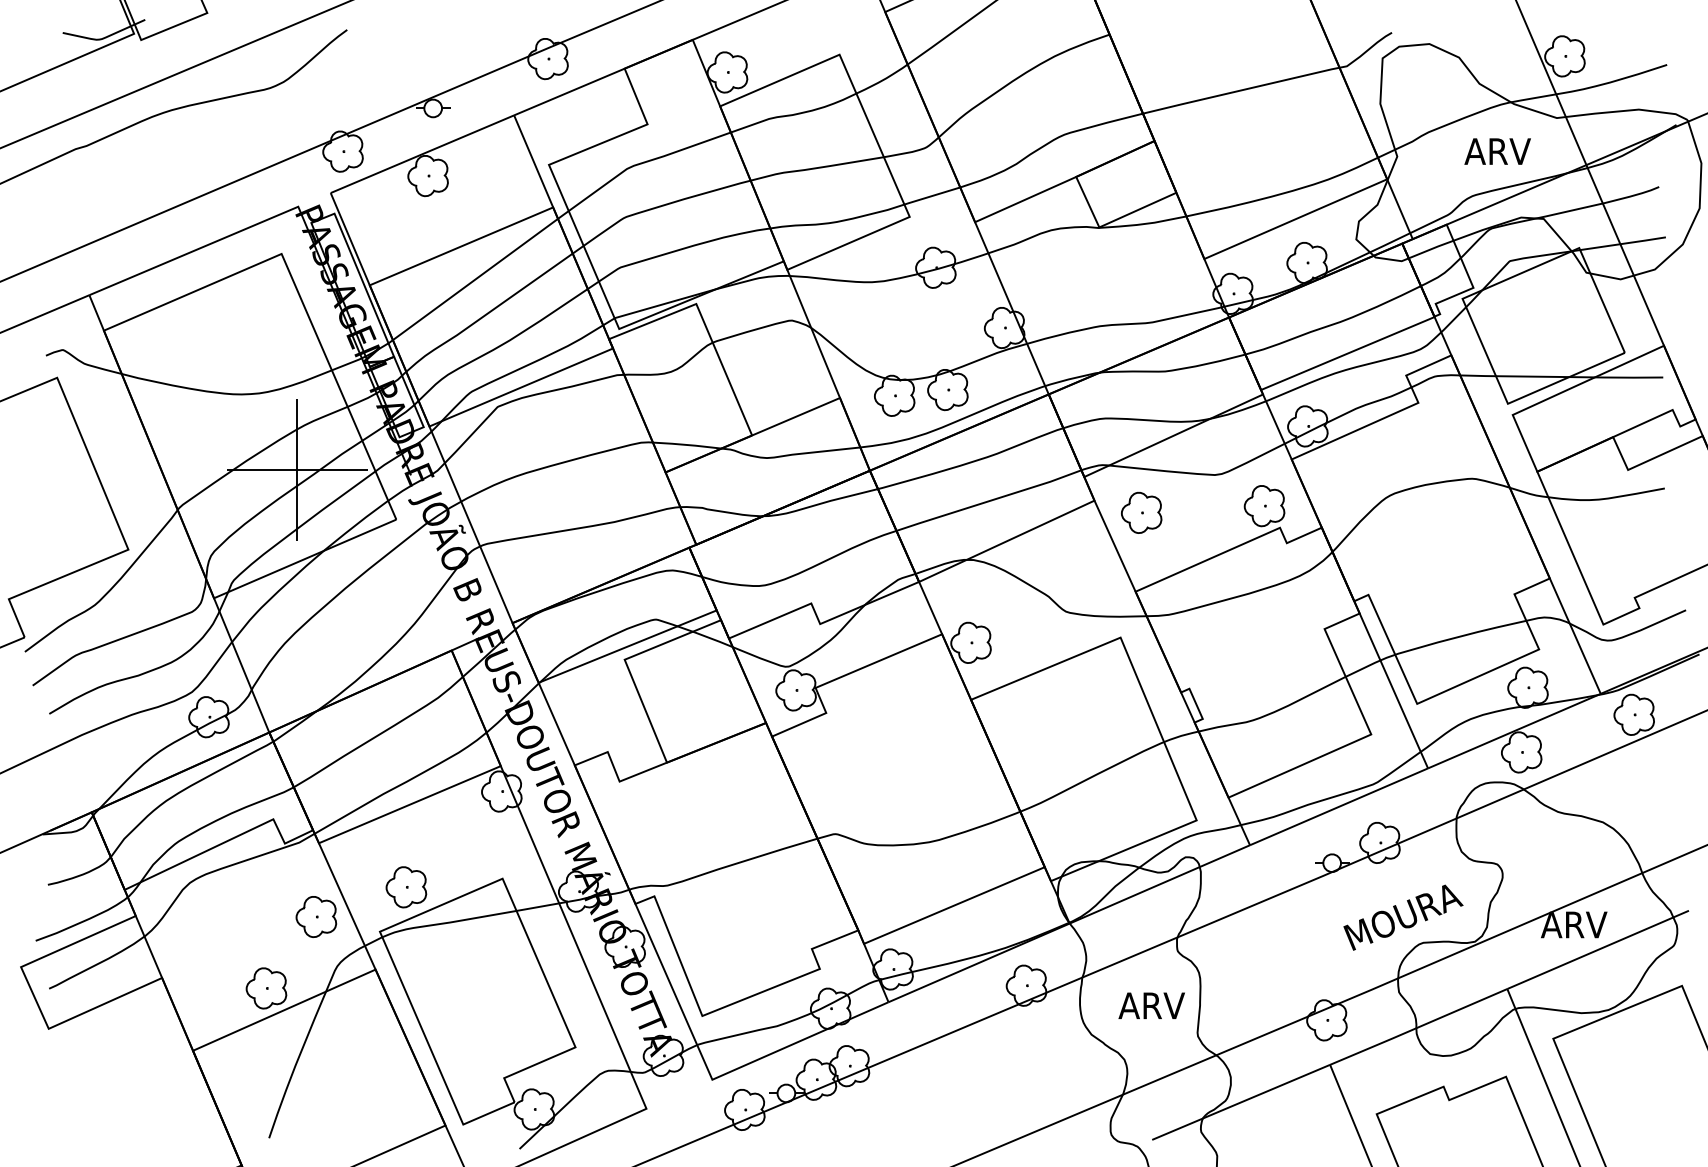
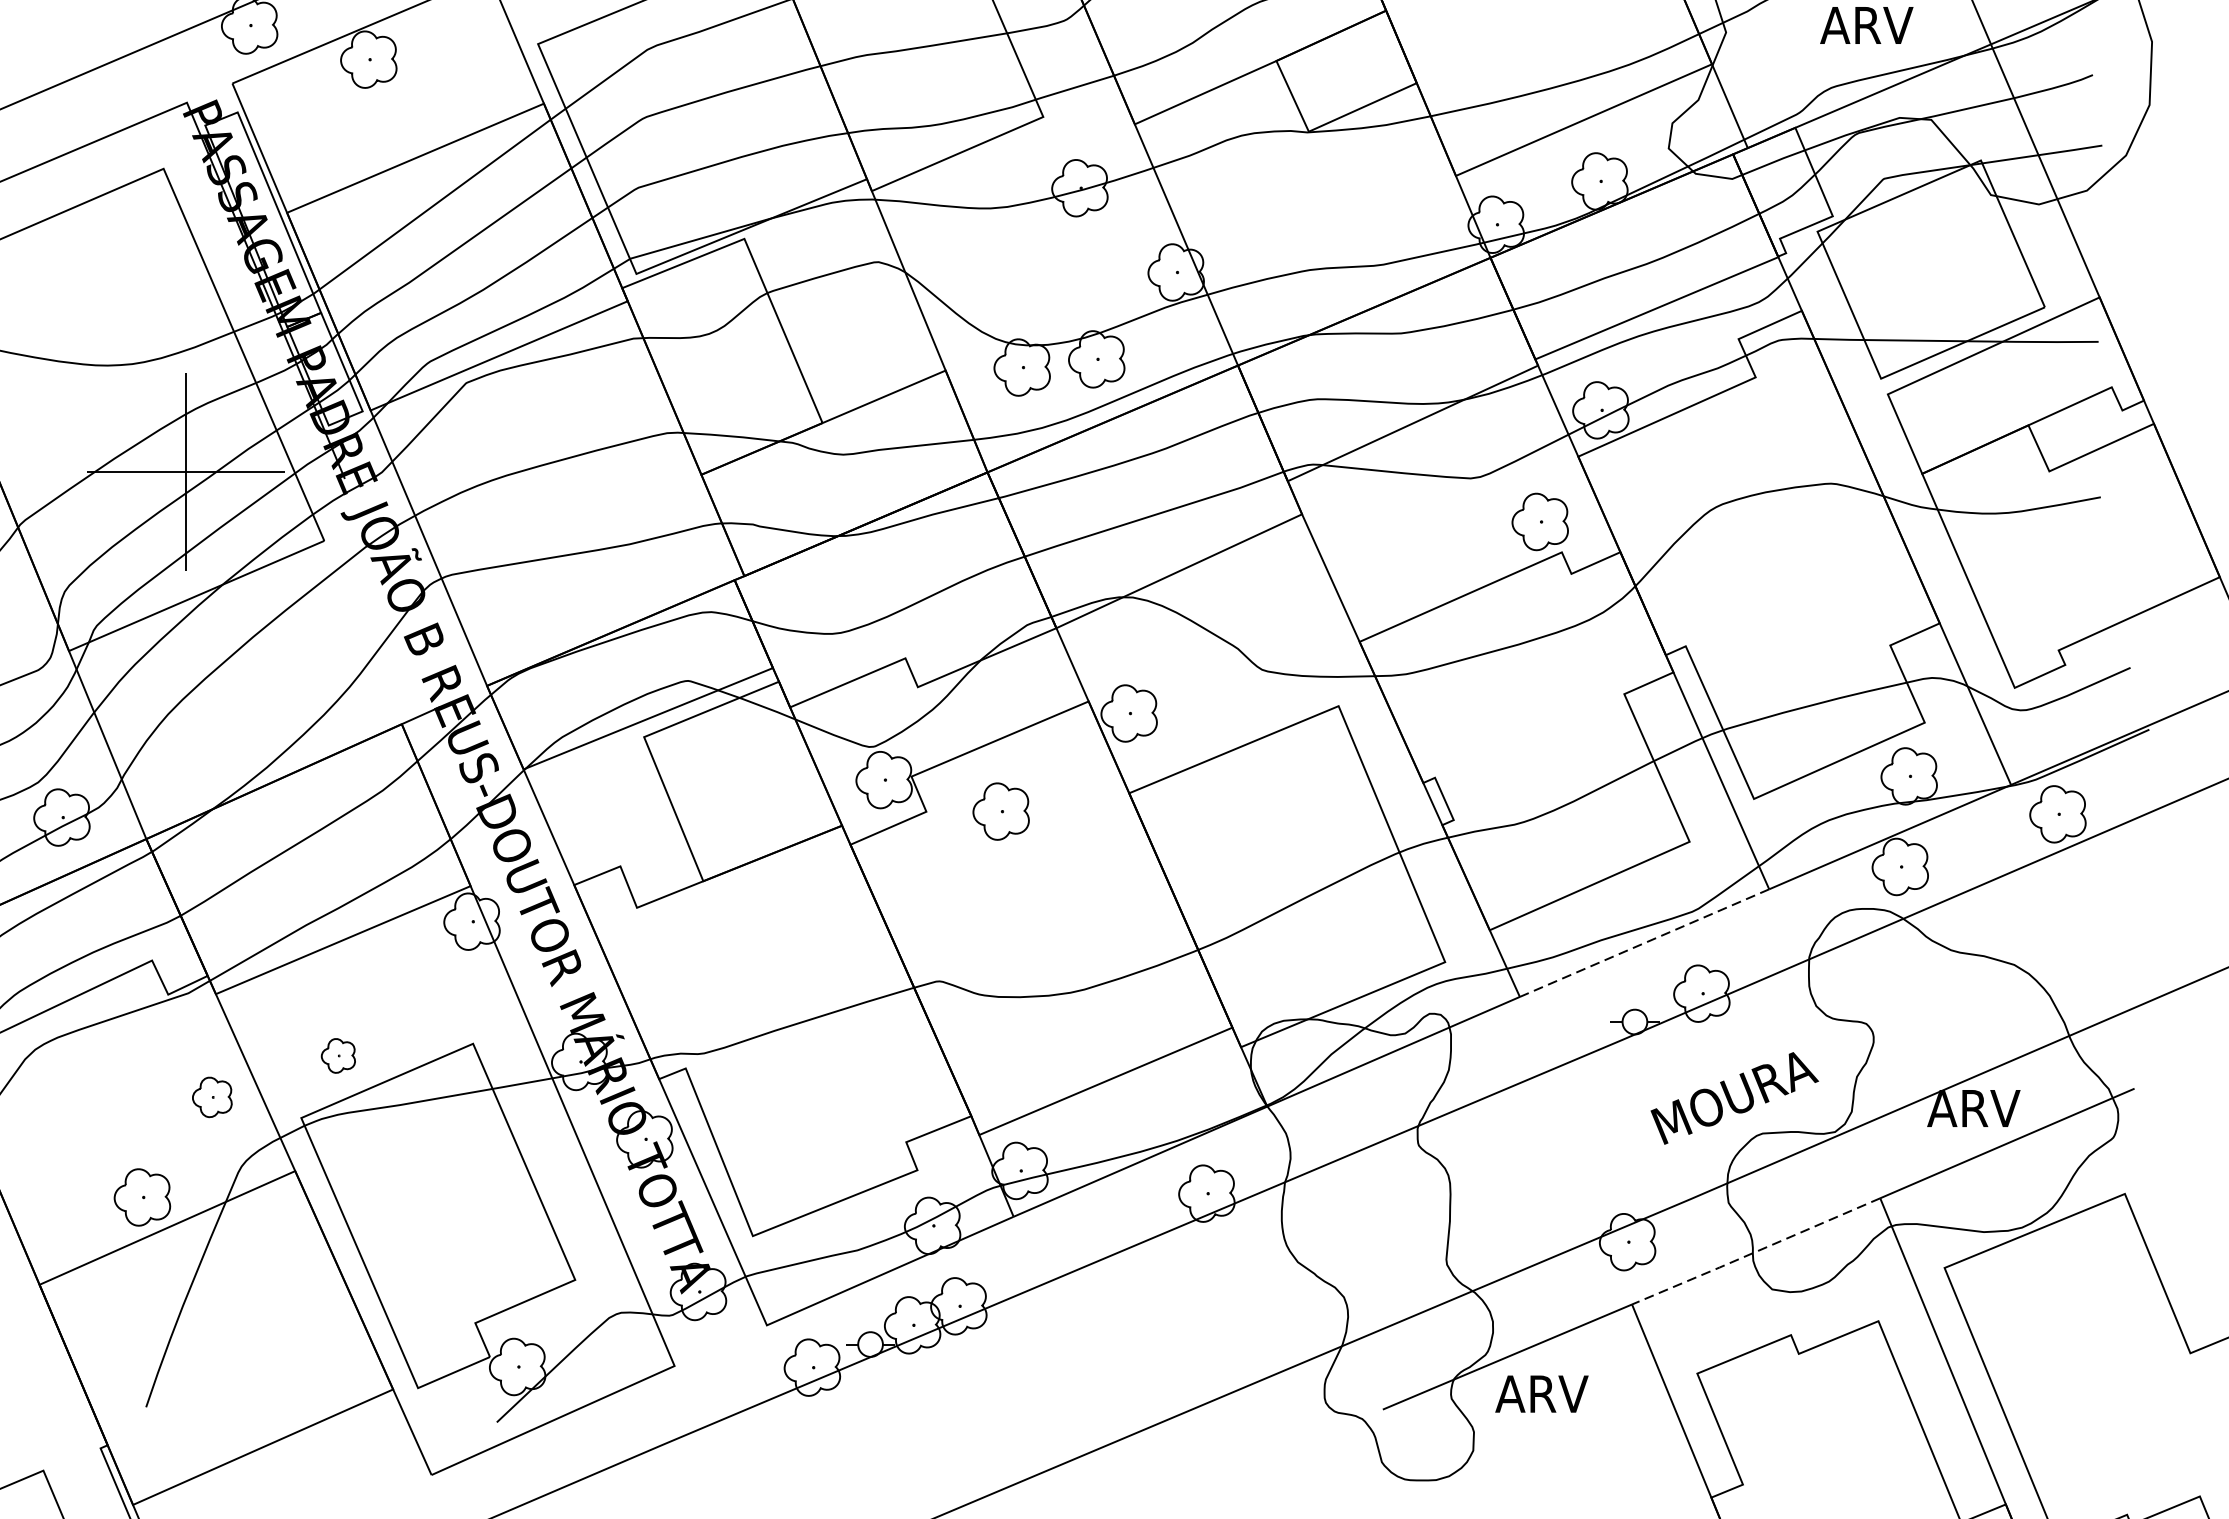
part: (1141, 512) -> (1000, 811), moved
line: (1339, 806) -> (1645, 942), solid -> dashed
part: (406, 887) -> (338, 1056), size x0.6
part: (316, 916) -> (212, 1096), size x0.7
text: (1151, 1005) -> (1541, 1393), moved
line: (1418, 1027) -> (1755, 1252), solid -> dashed

